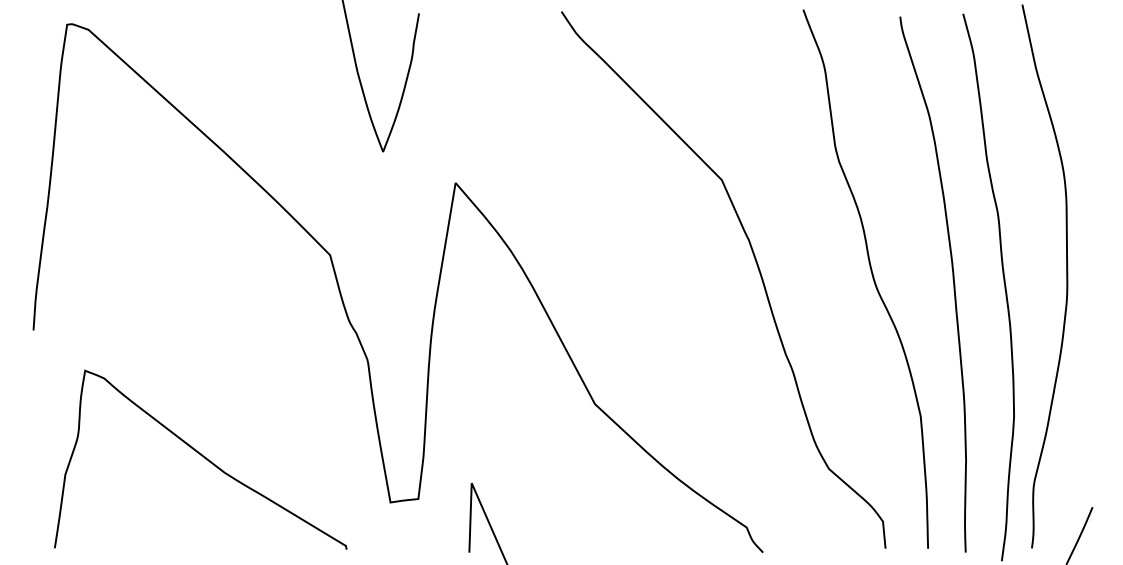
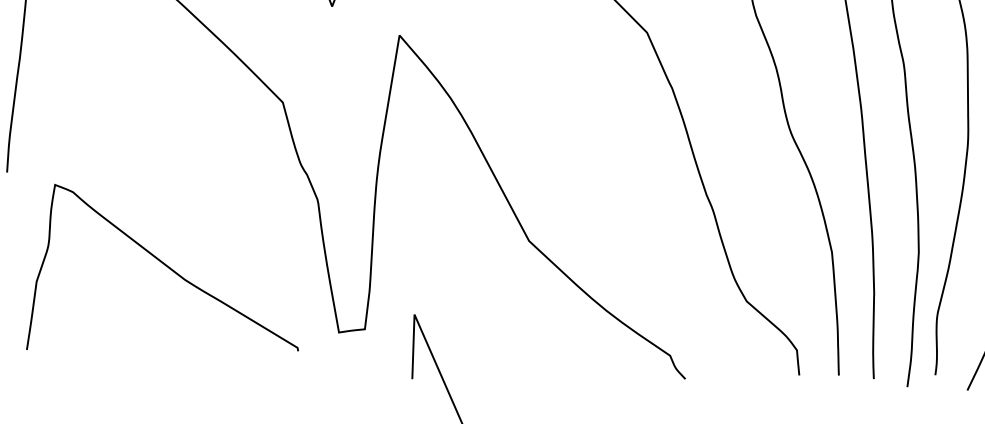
curve: (201, 456) -> (163, 264), moved

